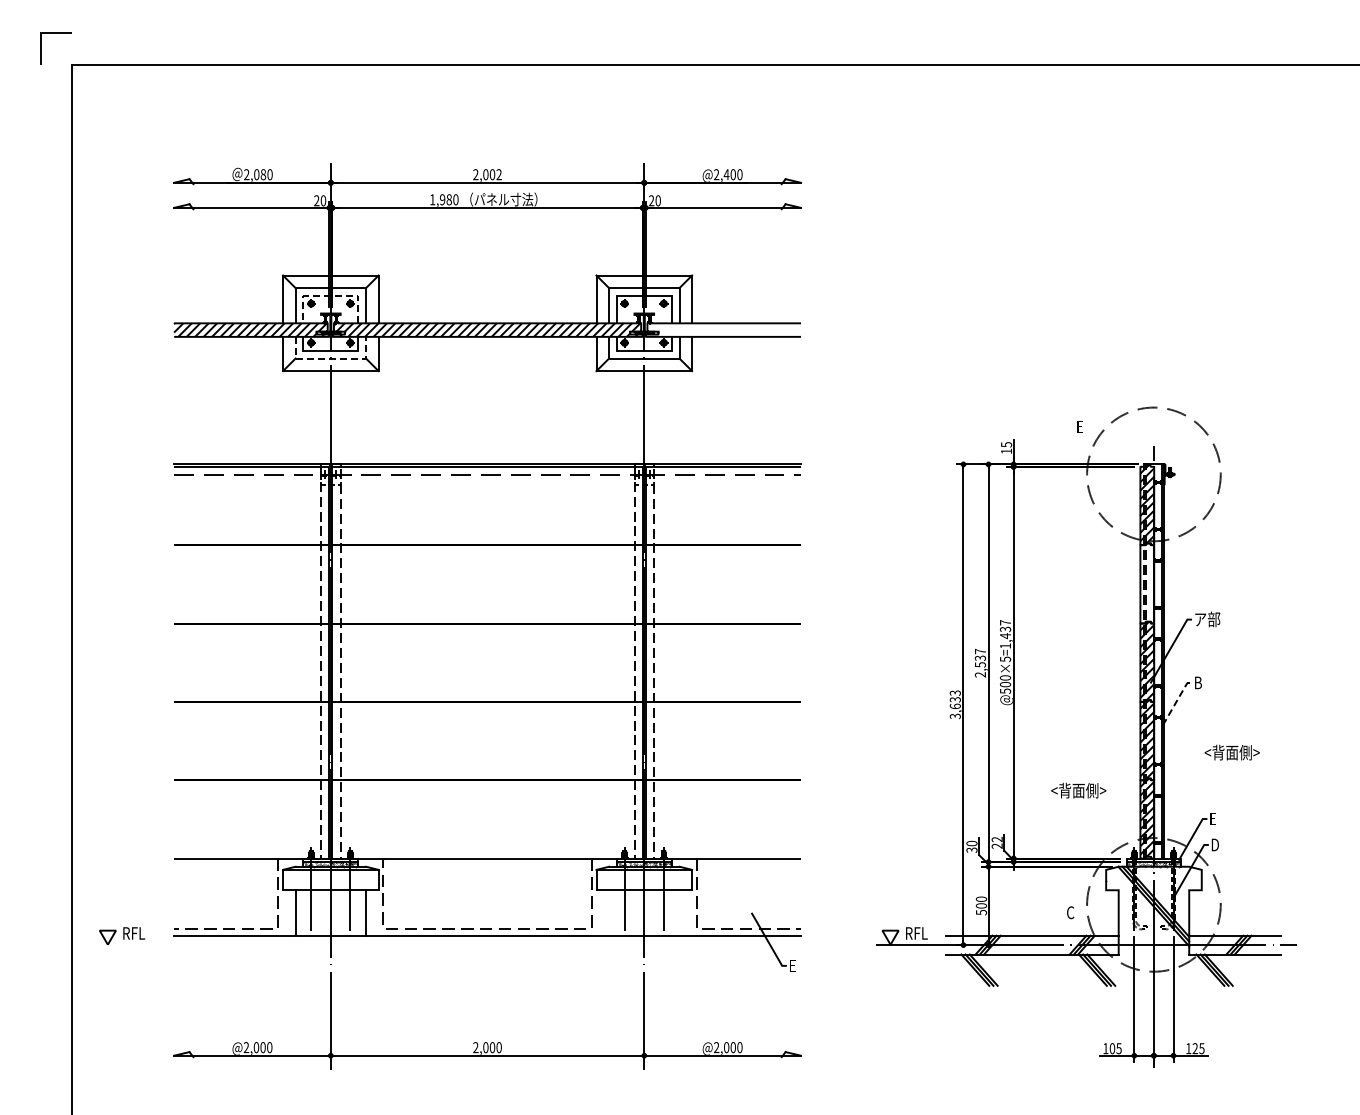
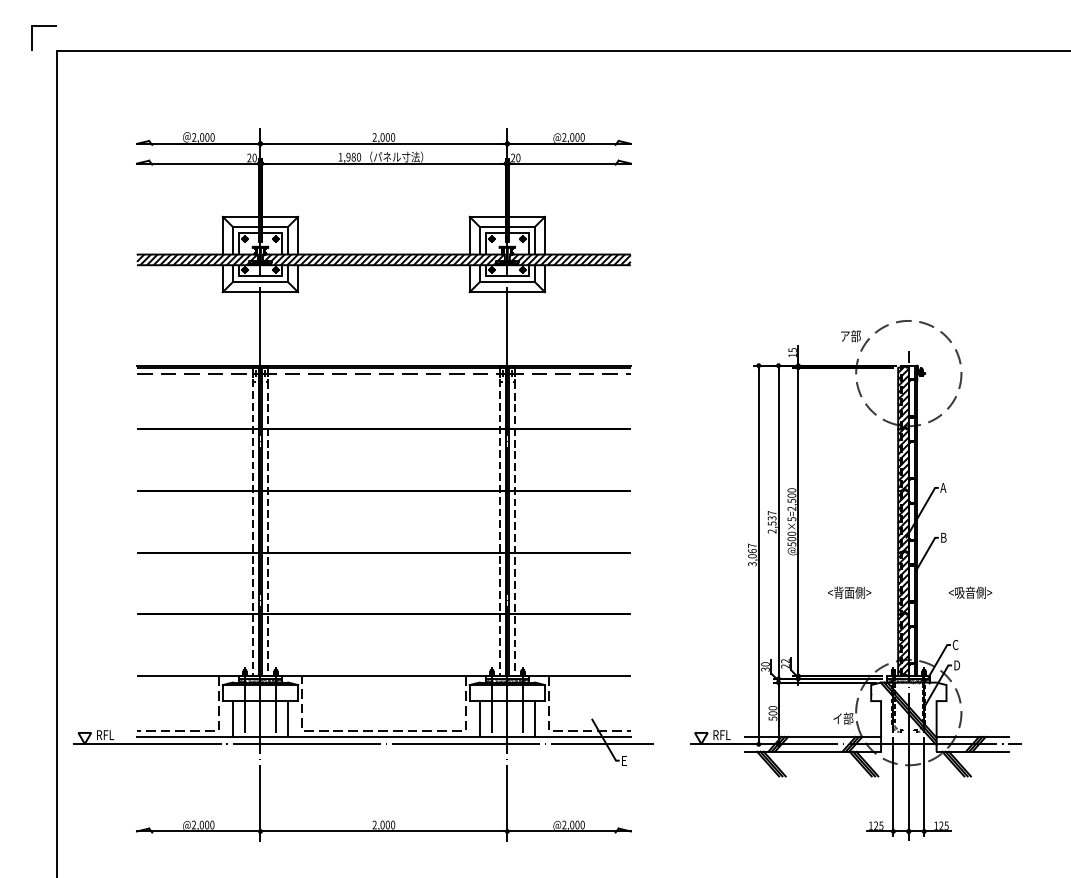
text: (263, 174) -> (207, 137), 2,080 -> 2,000
text: (498, 174) -> (392, 137), 2,002 -> 2,000
text: (726, 174) -> (572, 137), @2,400 -> @2,000
line: (330, 295) -> (260, 232), dashed -> solid
hatch: (723, 329) -> (569, 259), added
line: (331, 358) -> (260, 282), dashed -> solid
text: (1080, 426) -> (850, 335), E -> ア部
hatch: (1147, 583) -> (903, 459), added
text: (1206, 619) -> (950, 487), ア部 -> A
text: (1005, 634) -> (791, 499), @500×5=1,437 -> @500×5=2,500
text: (954, 699) -> (751, 550), 3,633 -> 3,067
line: (1176, 701) -> (926, 552), dashed -> solid
text: (1225, 752) -> (965, 592), <背面側> -> <吸音側>
text: (1078, 790) -> (849, 592), moved
text: (1212, 818) -> (954, 644), E -> C
line: (609, 912) -> (479, 718), added
line: (679, 912) -> (535, 718), added
text: (1070, 912) -> (843, 718), C -> イ部
line: (461, 945) -> (363, 744), added
text: (1112, 1048) -> (876, 825), 105 -> 125

